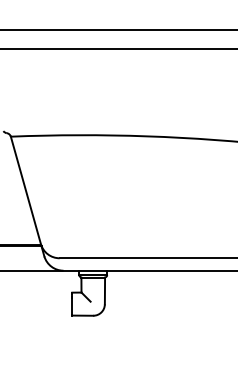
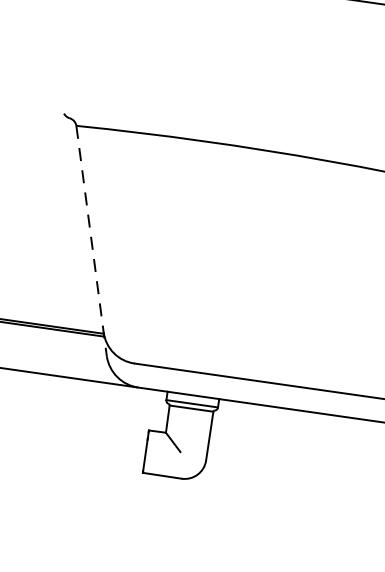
line: (27, 197) -> (91, 242), solid -> dashed

